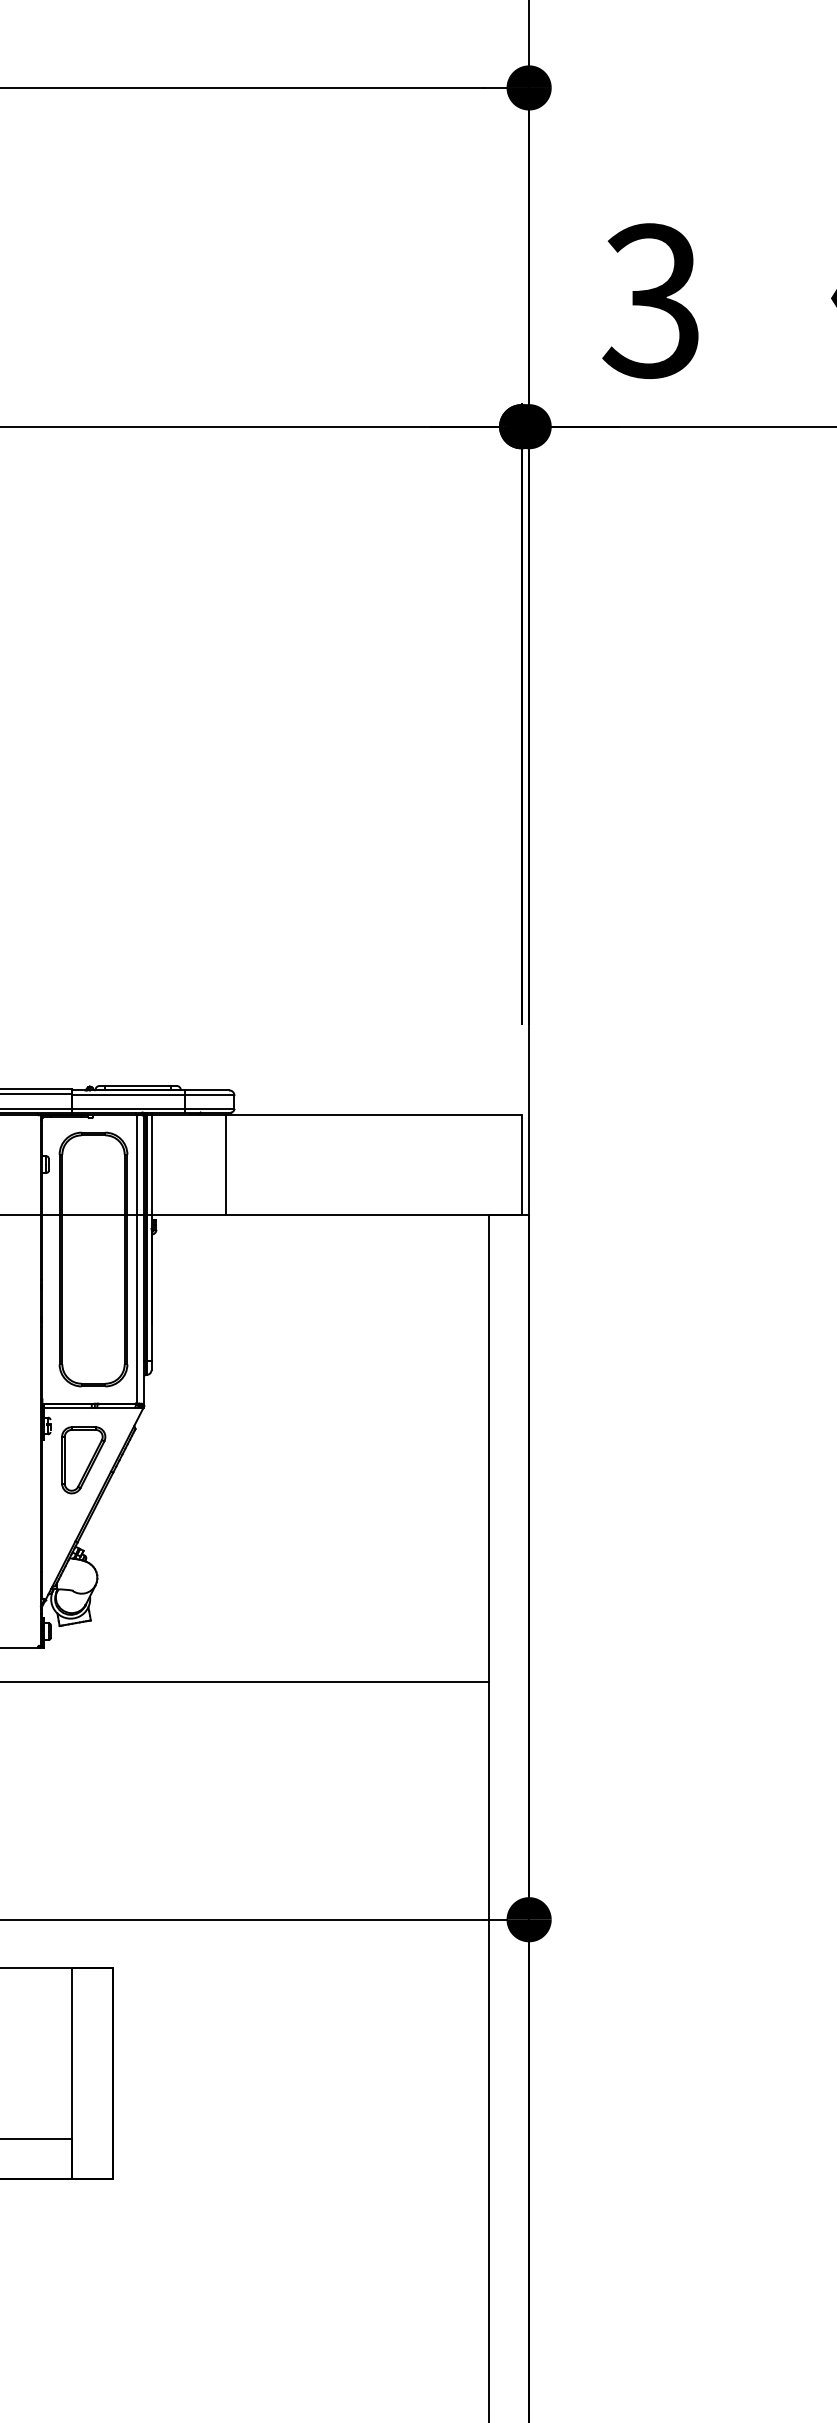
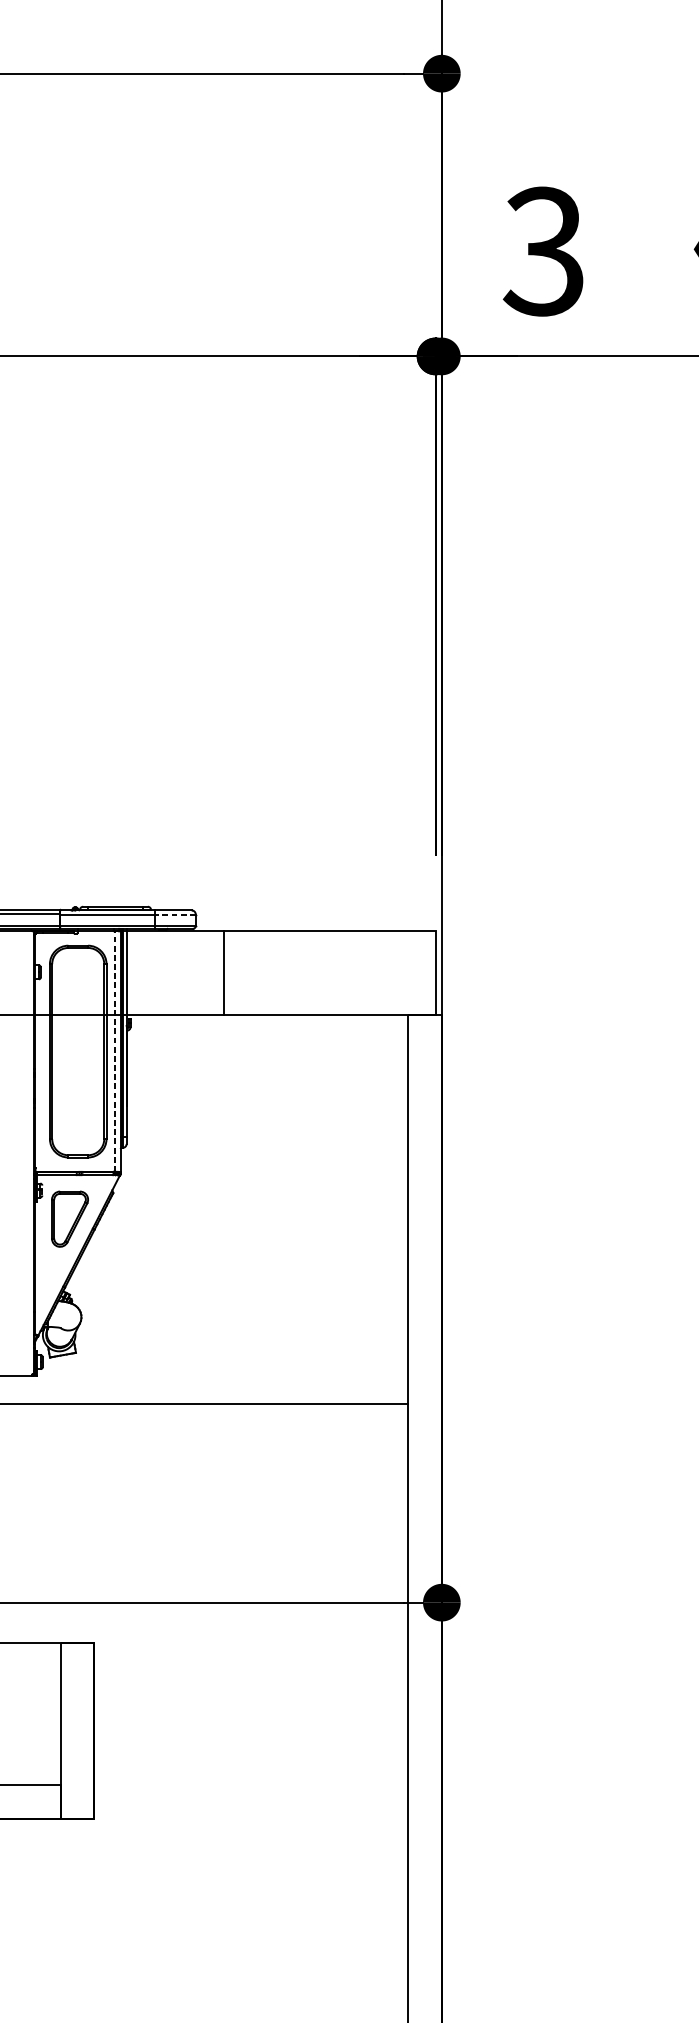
line: (209, 1095) -> (175, 914), solid -> dashed
line: (225, 1164) -> (224, 972), moved
line: (137, 1259) -> (114, 1051), solid -> dashed

